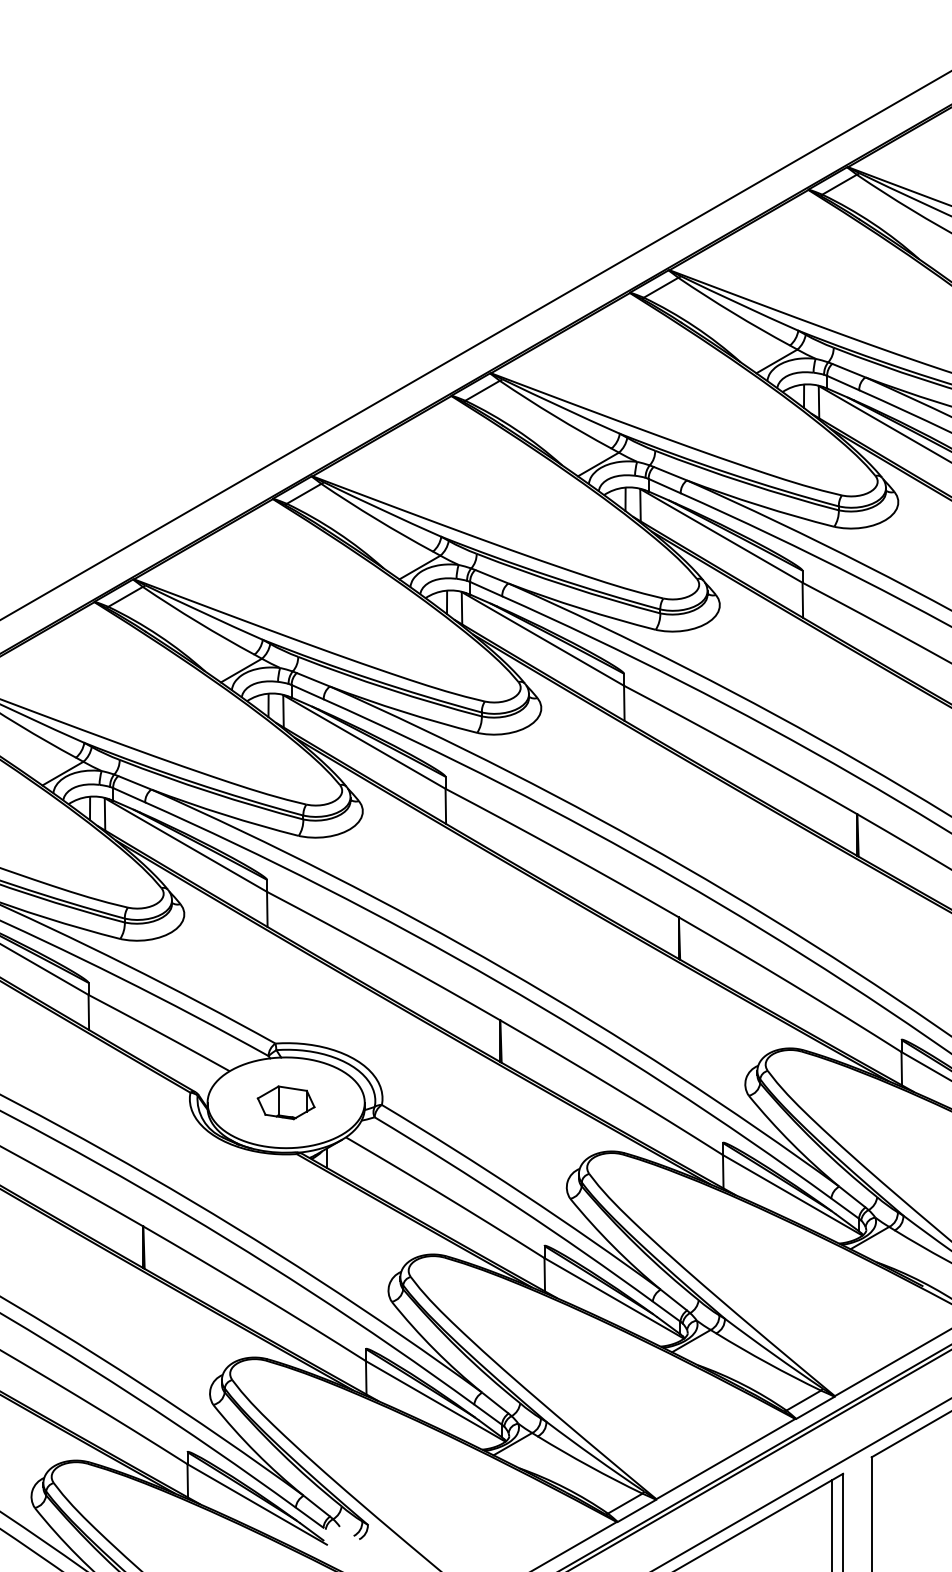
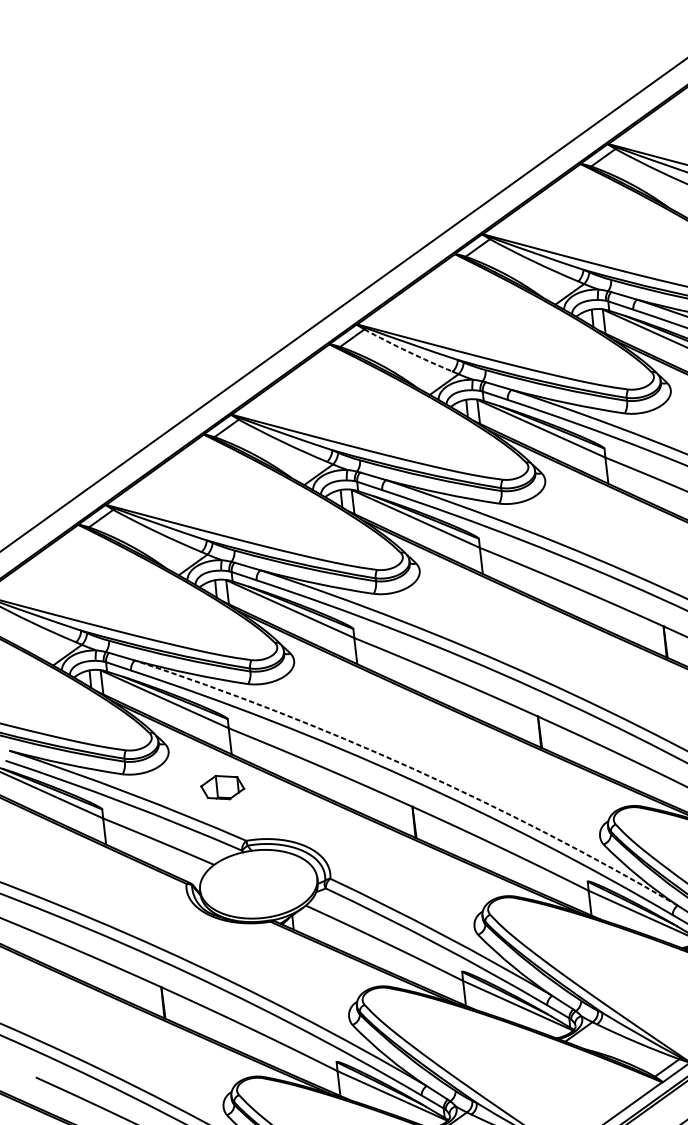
arc: (554, 416) -> (407, 352), solid -> dashed
arc: (505, 969) -> (412, 768), solid -> dashed
part: (285, 1102) -> (222, 787), moved

